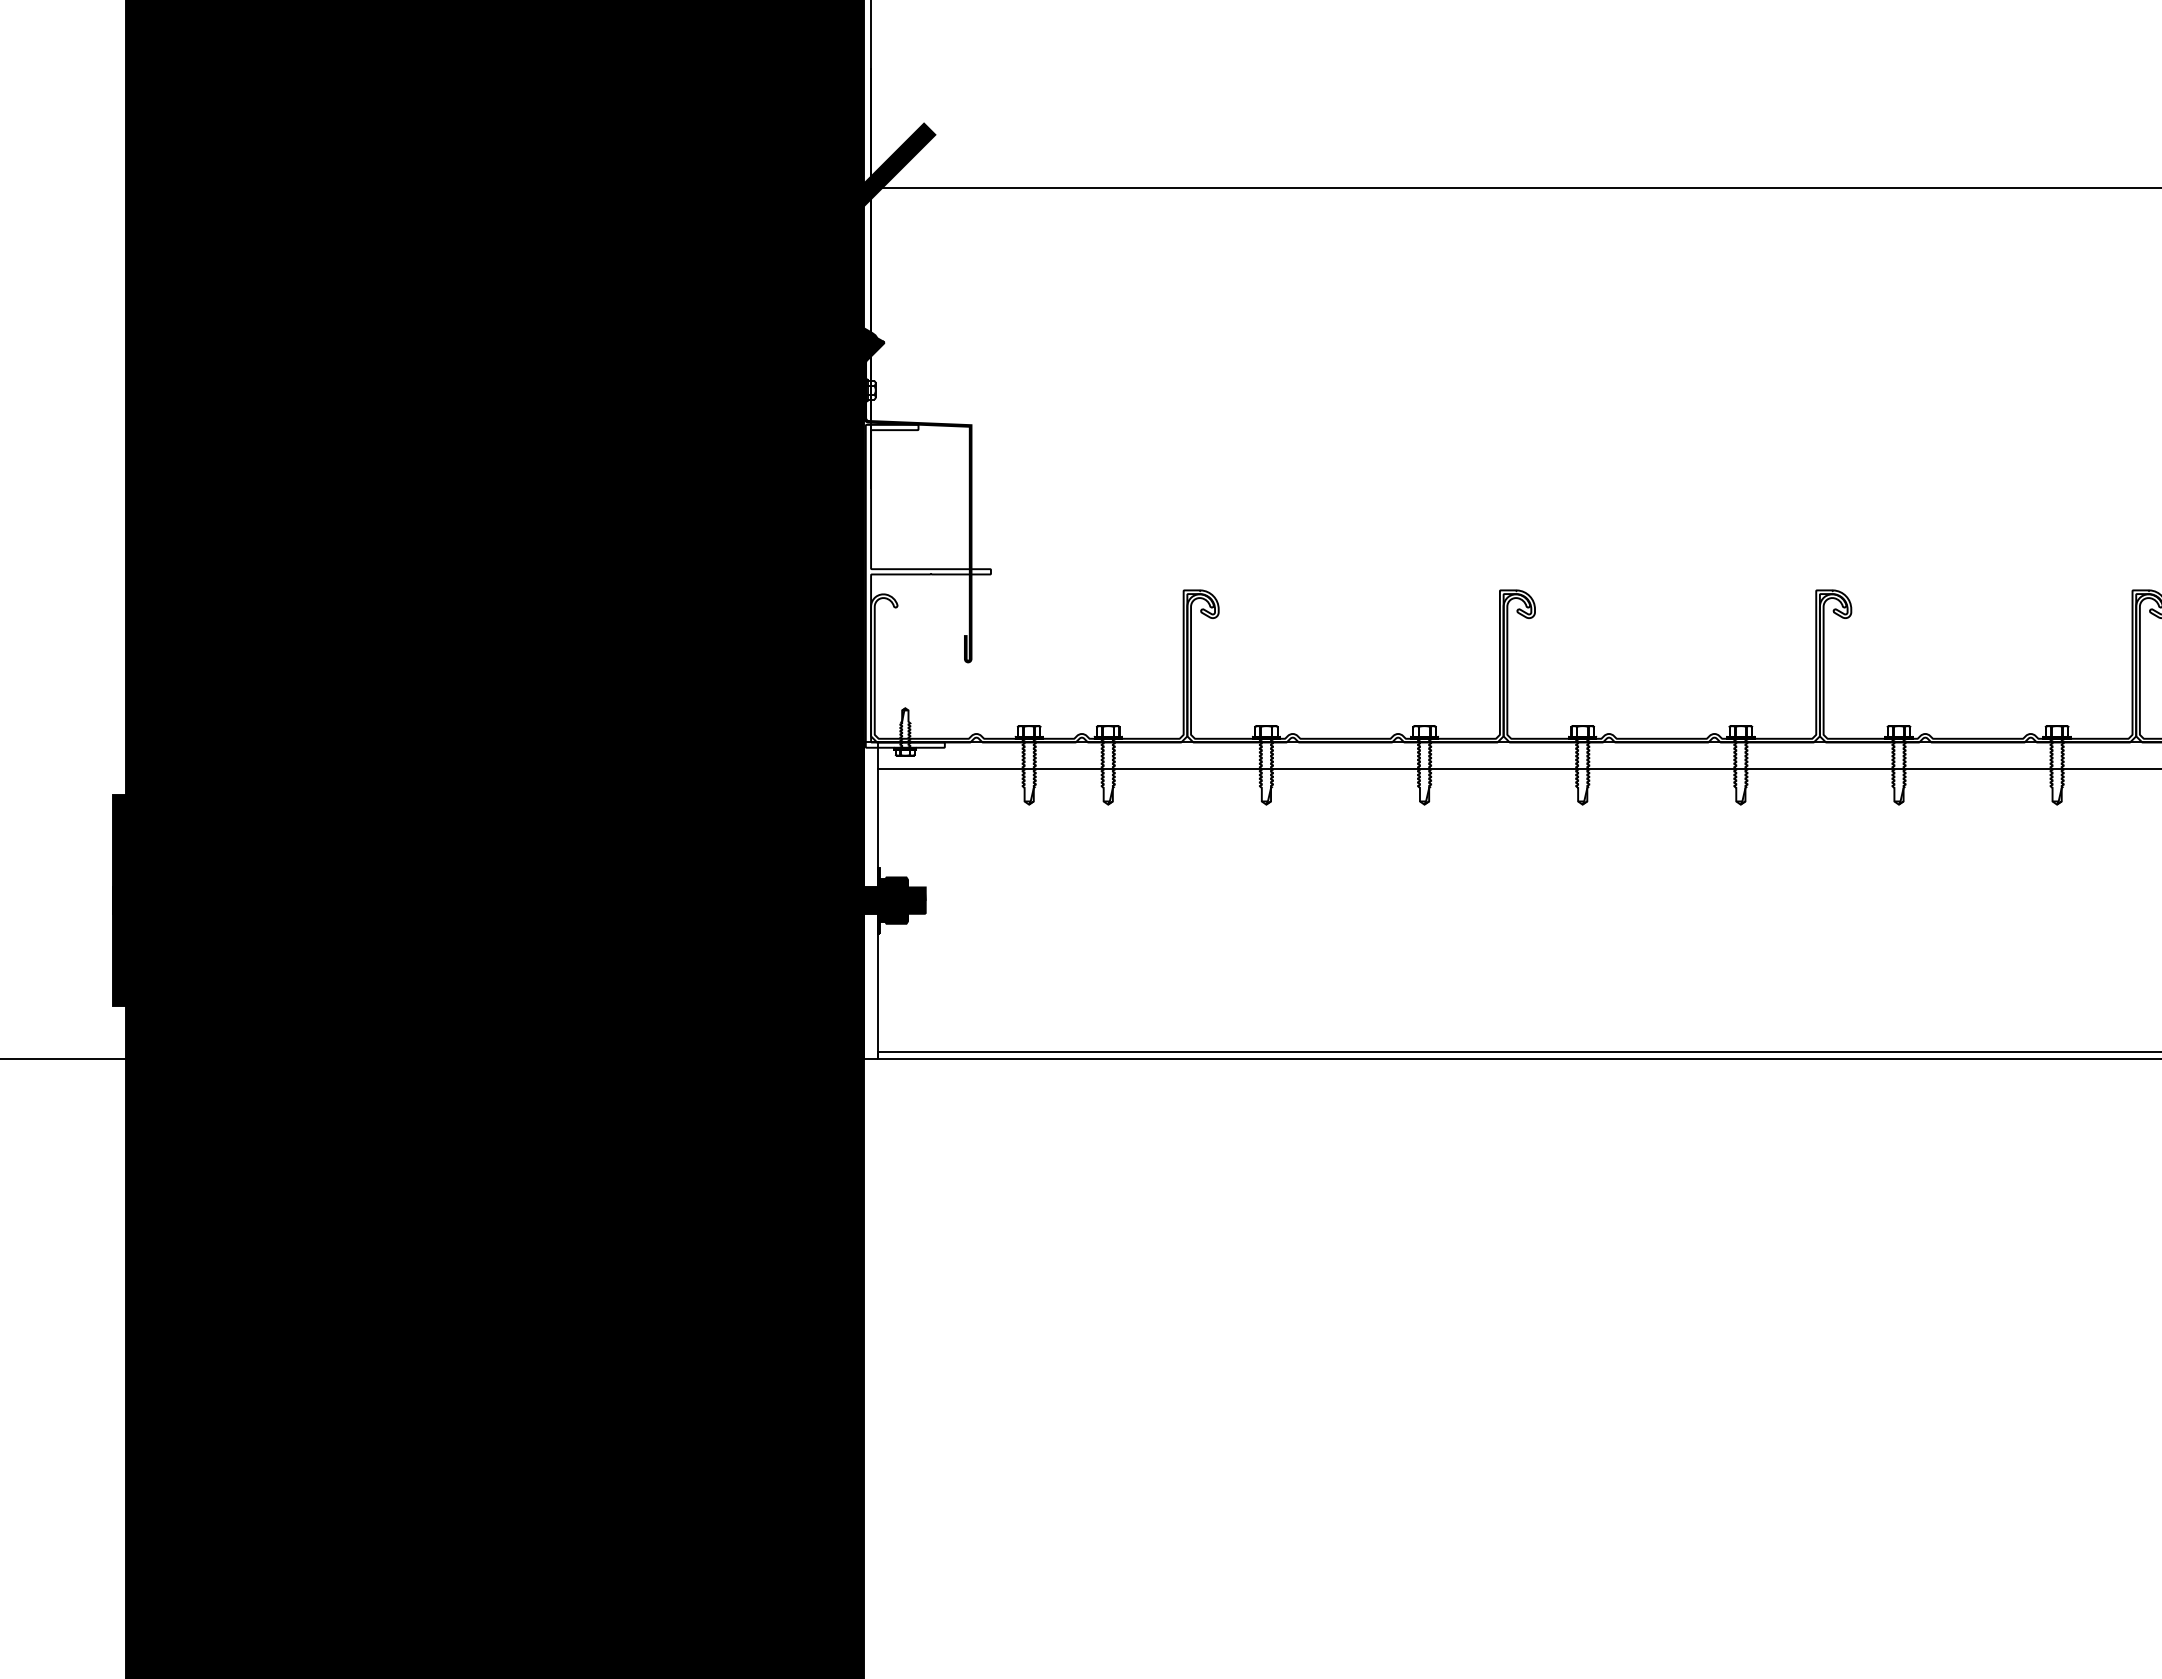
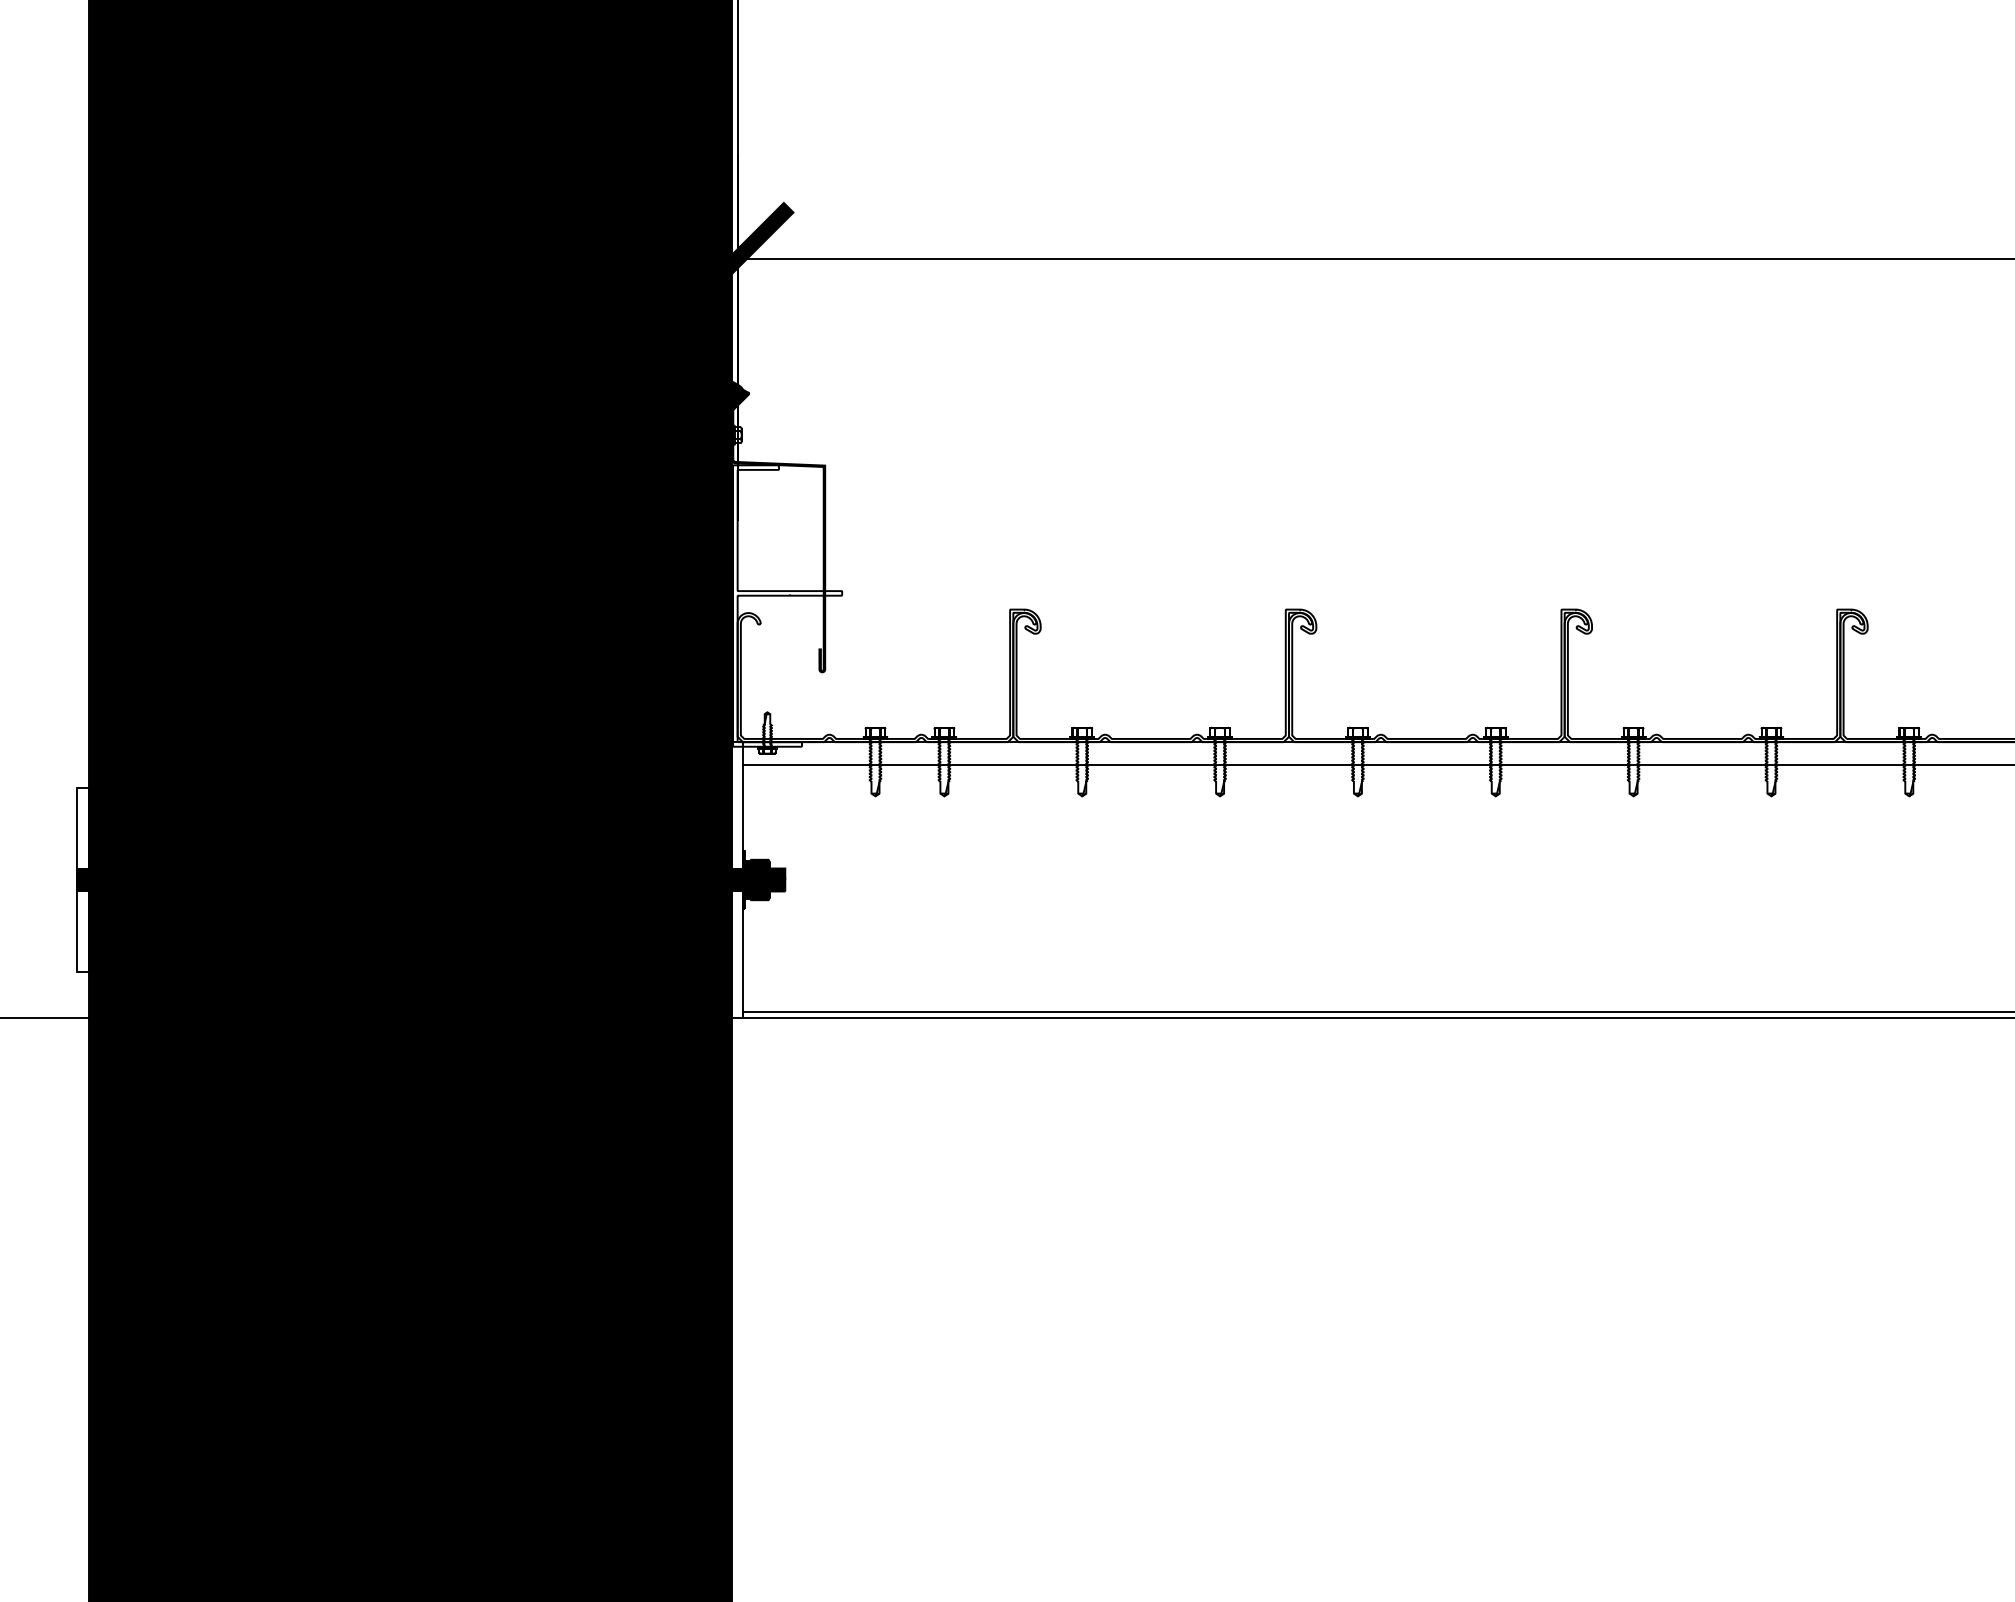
fill: (119, 900) -> (82, 879), removed

